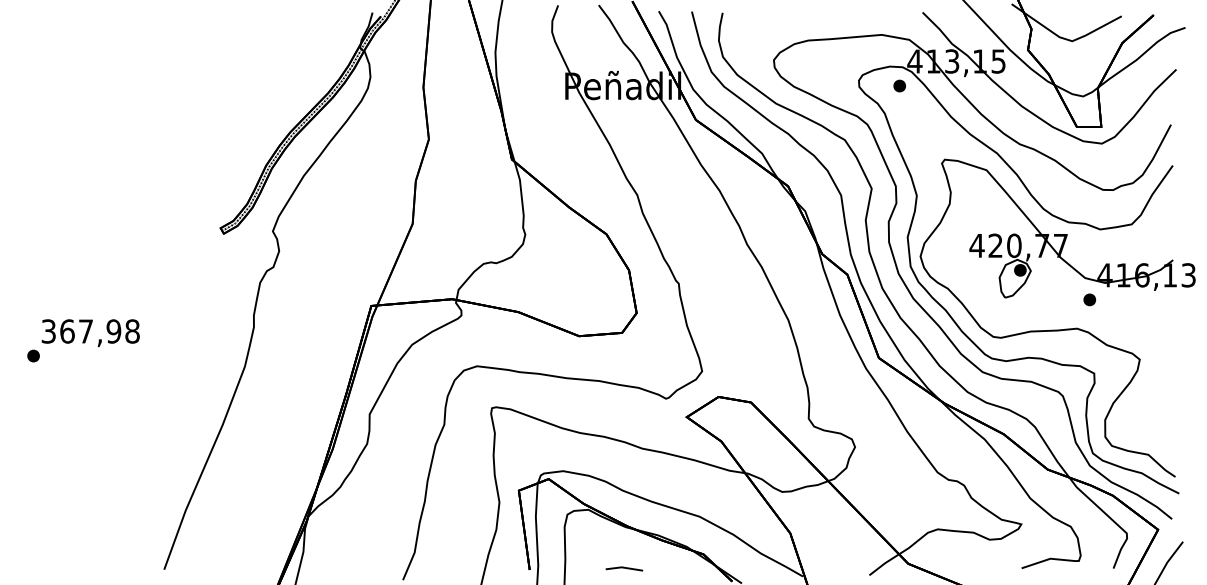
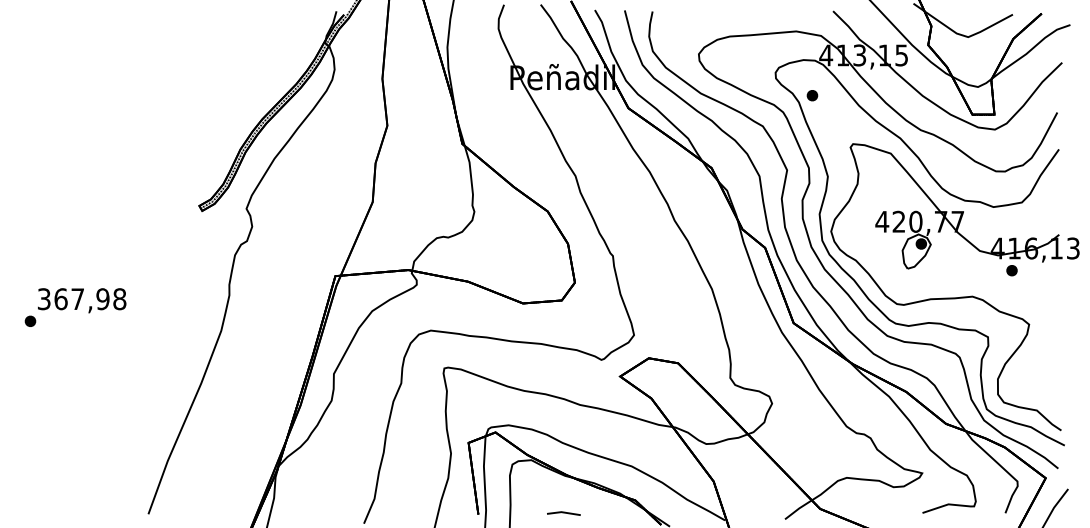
part: (899, 85) -> (812, 95), moved
part: (1089, 299) -> (1011, 270), moved

